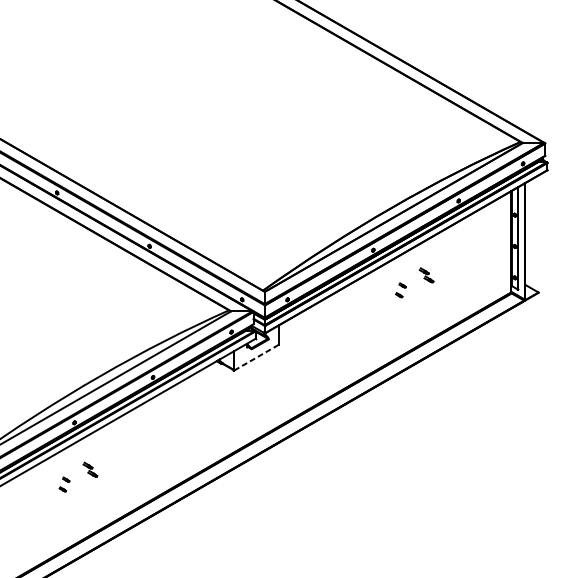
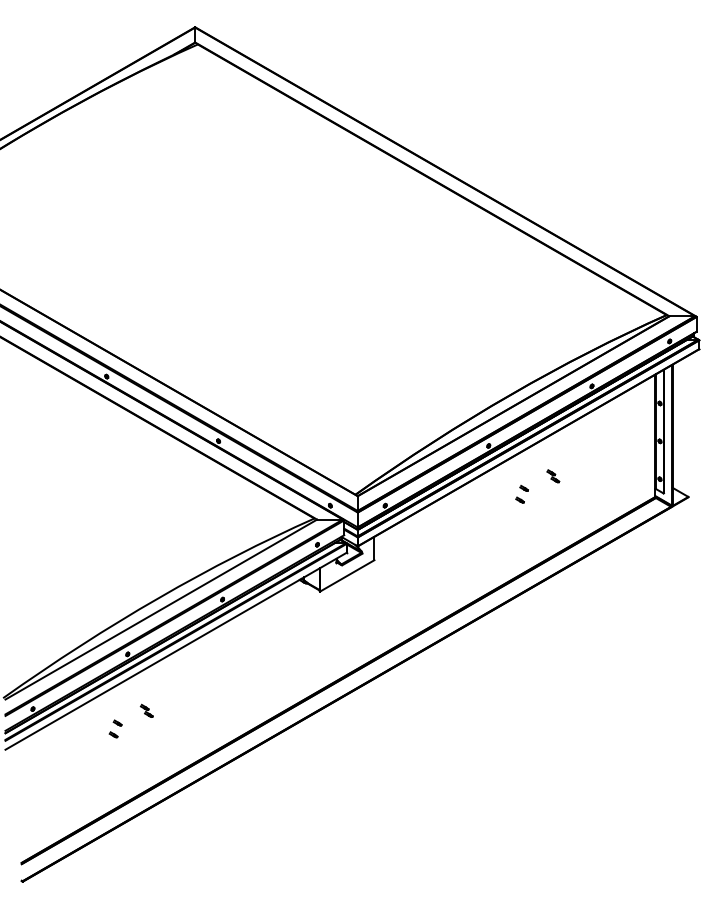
part: (426, 275) -> (553, 476), size x0.71
line: (255, 358) -> (346, 576), dashed -> solid
part: (90, 469) -> (146, 710), size x0.71

